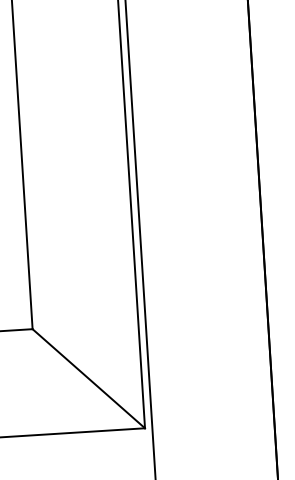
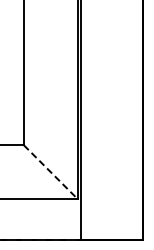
line: (90, 379) -> (51, 172), solid -> dashed

